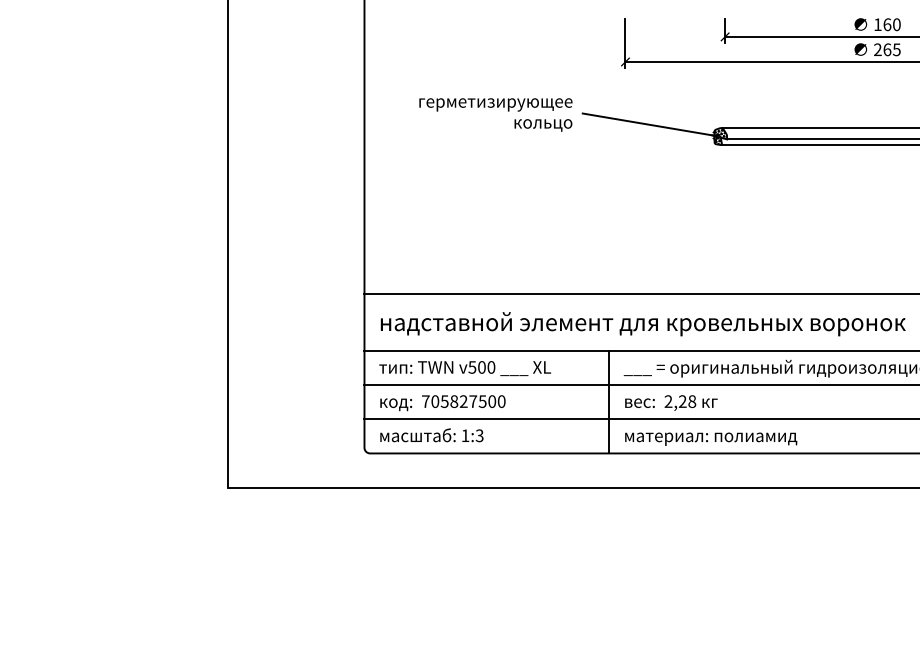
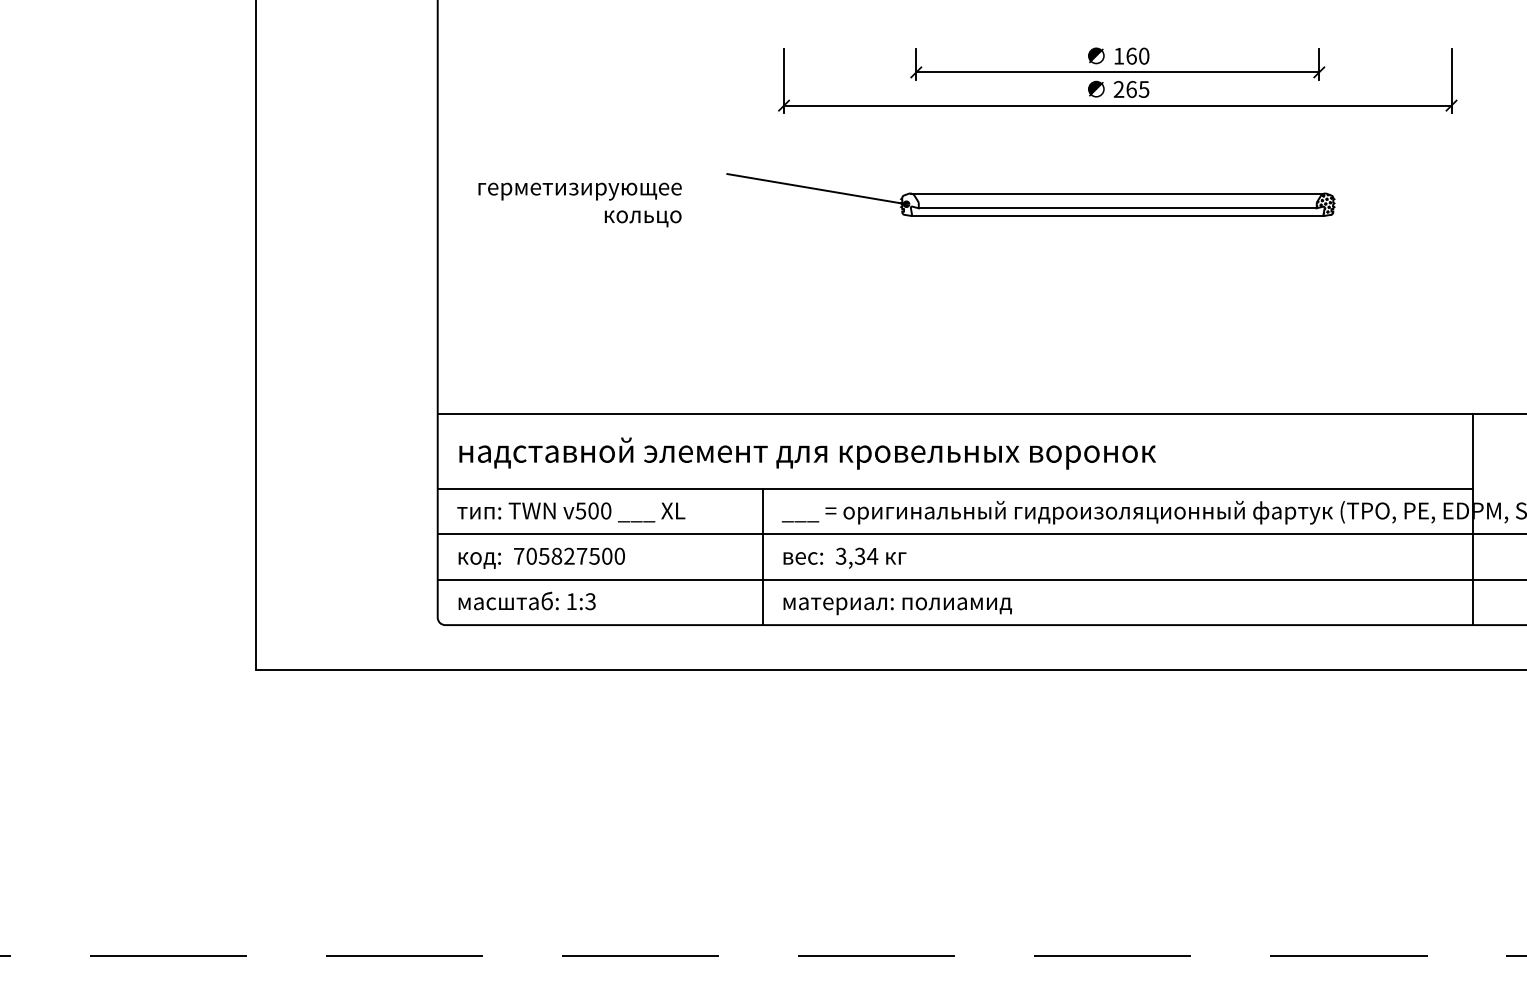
text: (495, 114) -> (579, 204), moved
hatch: (720, 136) -> (909, 204), removed
text: (680, 400) -> (856, 555), 2,28 -> 3,34

